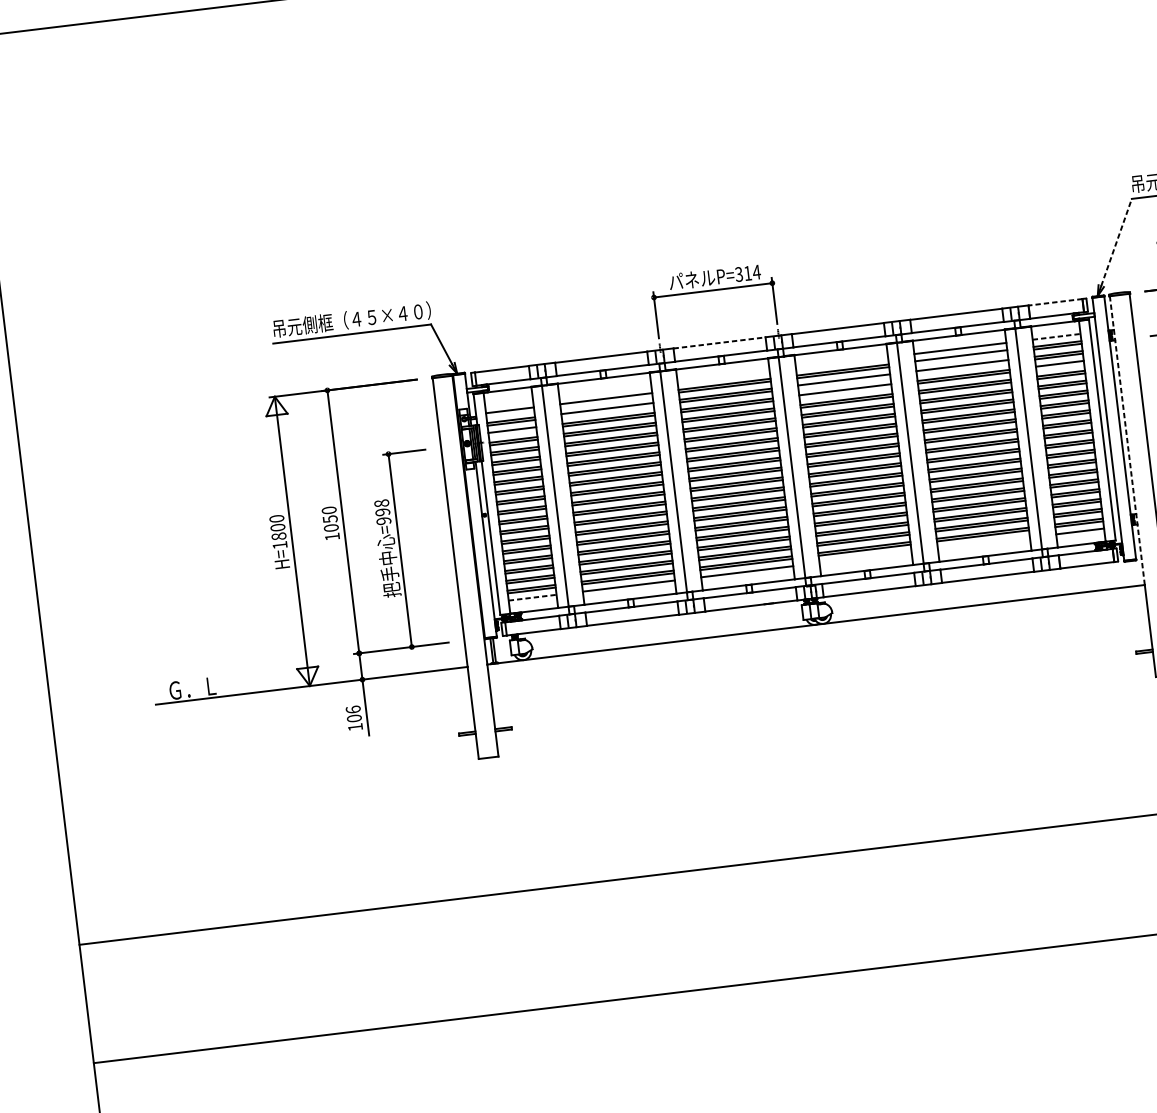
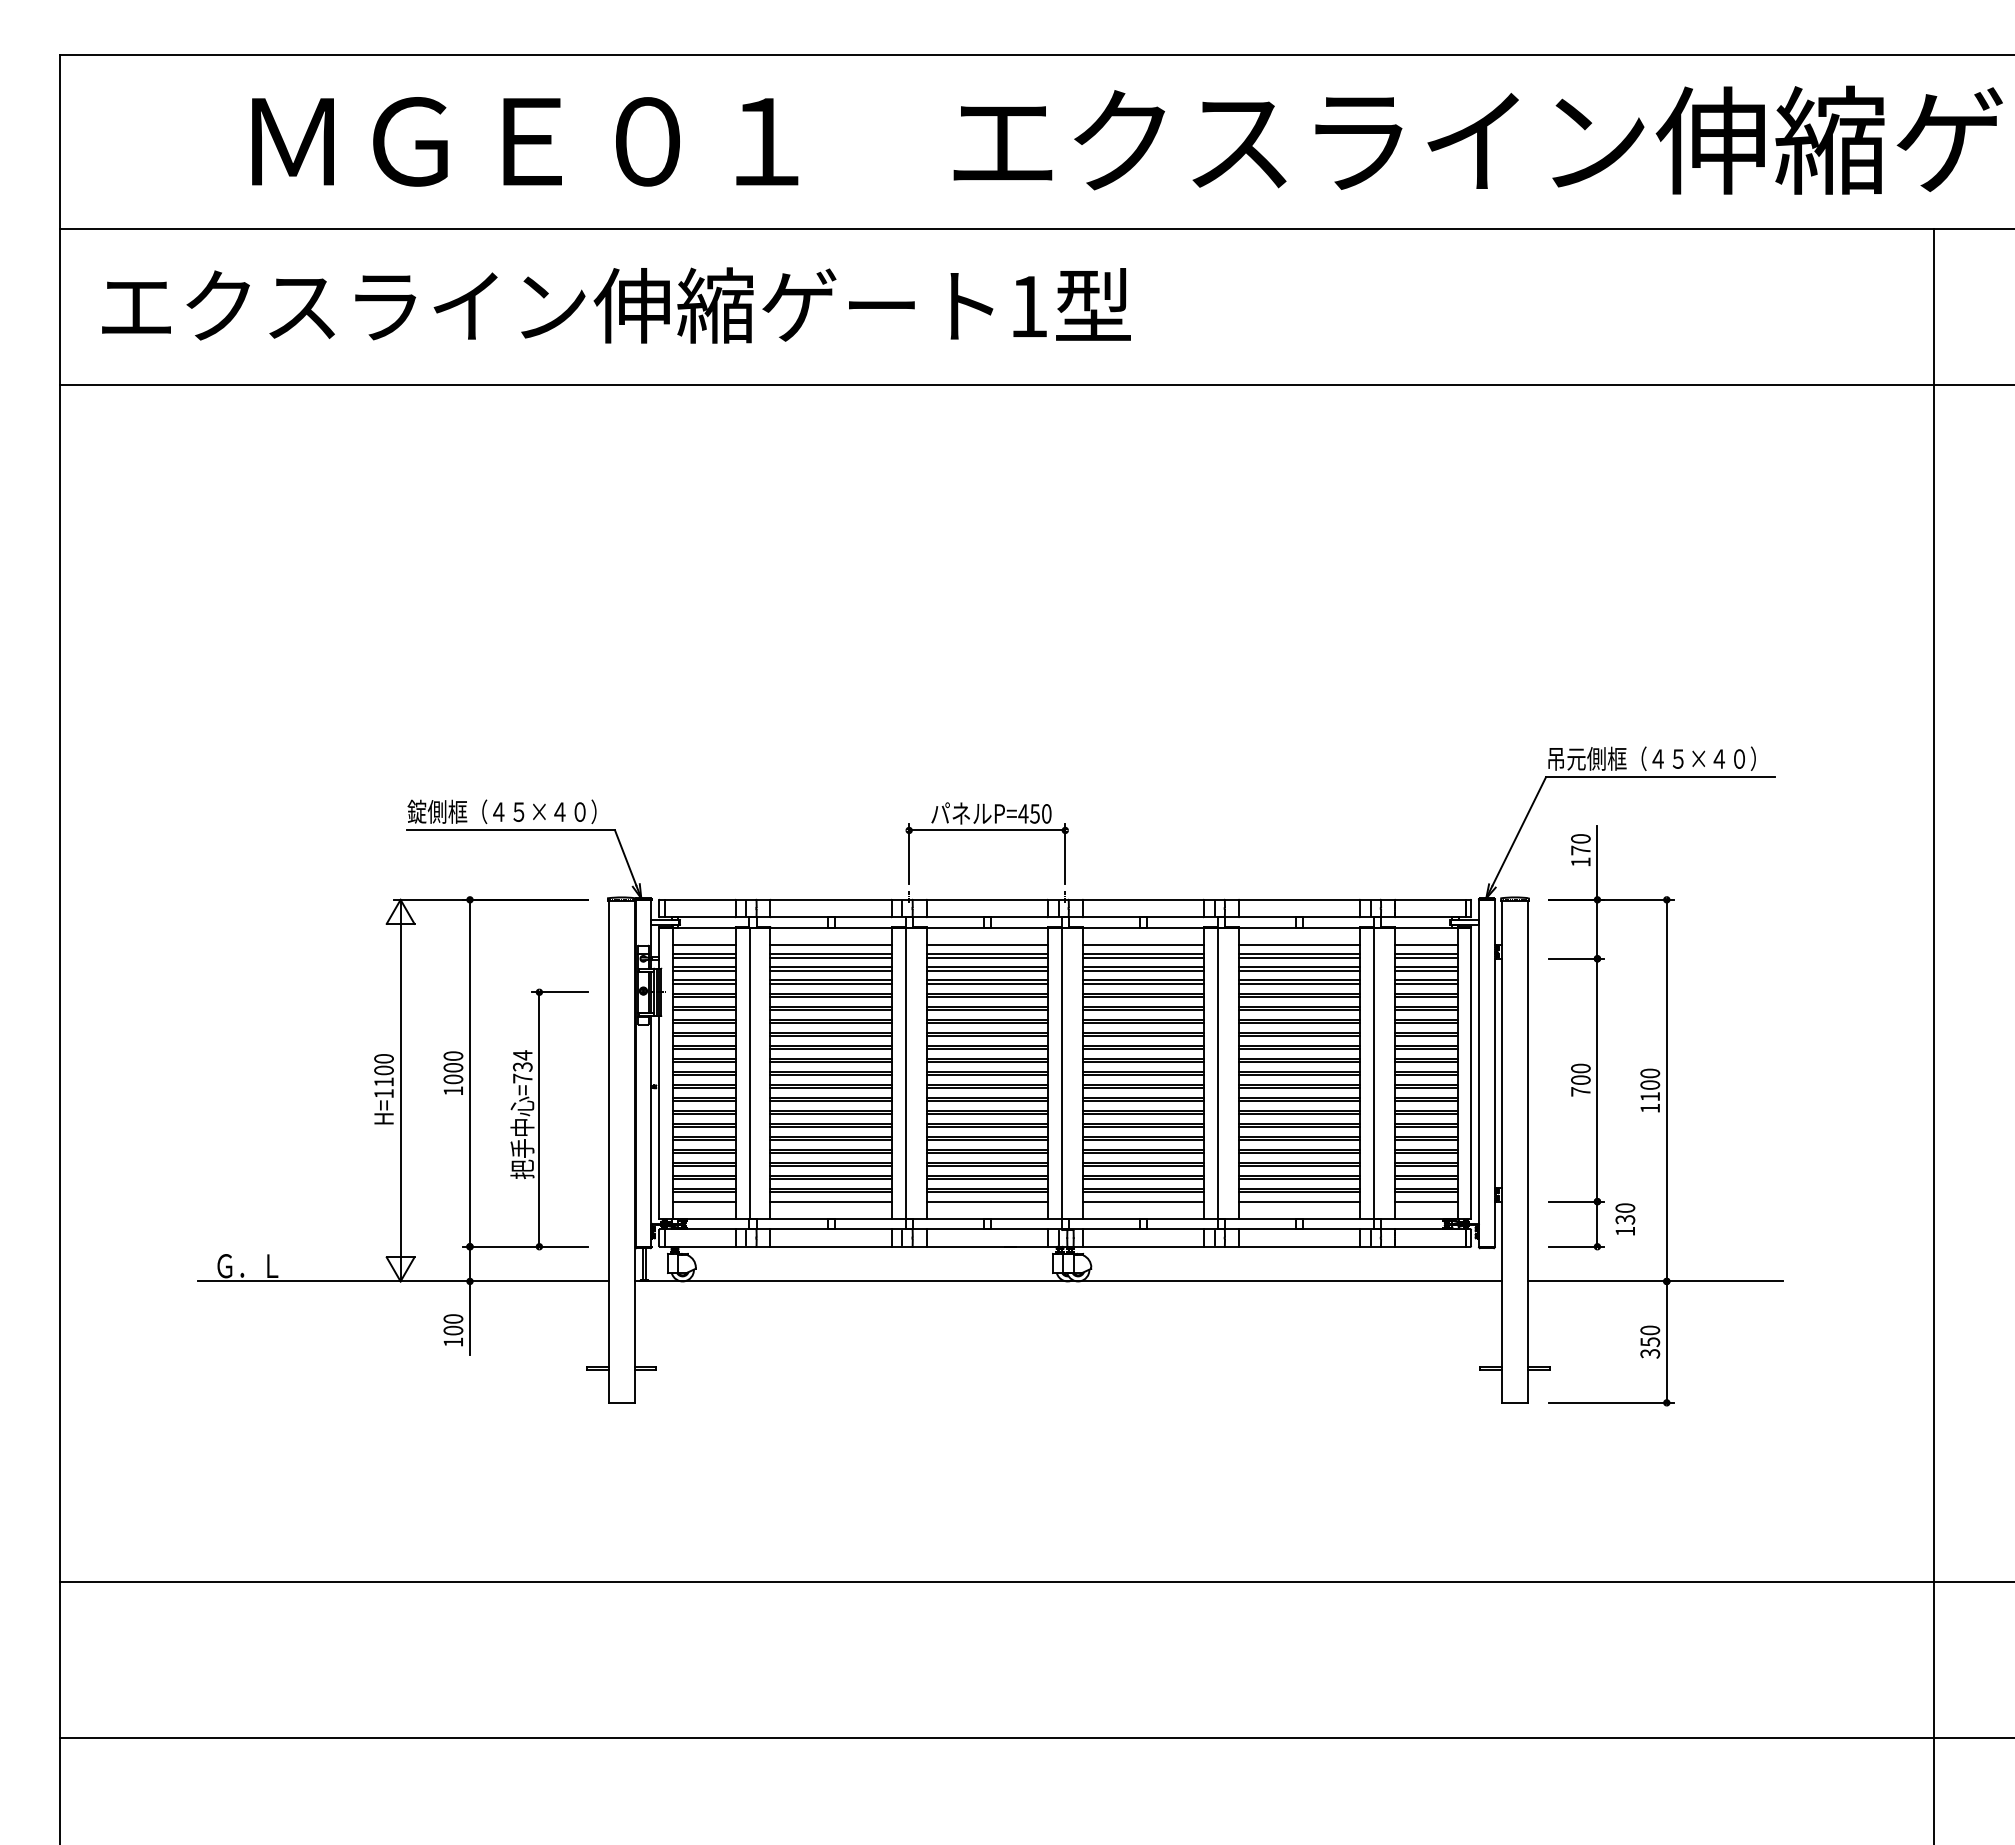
line: (1116, 242) -> (1519, 831), dashed -> solid
text: (747, 273) -> (1034, 813), P=314 -> P=450
line: (1055, 302) -> (1430, 899), dashed -> solid
text: (350, 319) -> (511, 811), 吊元側框（４５×４０） -> 錠側框（４５×４０）
line: (1056, 336) -> (1426, 944), dashed -> solid
line: (719, 342) -> (987, 899), dashed -> solid
line: (961, 358) -> (1299, 957), added
line: (842, 362) -> (1143, 944), added
line: (1059, 366) -> (1425, 983), added
line: (962, 367) -> (1299, 970), added
line: (723, 376) -> (986, 944), added
line: (844, 382) -> (1143, 970), added
line: (604, 391) -> (830, 944), added
line: (845, 392) -> (1143, 983), added
line: (606, 401) -> (830, 957), added
line: (508, 402) -> (703, 944), added
line: (607, 410) -> (830, 970), added
line: (509, 412) -> (703, 957), added
line: (512, 432) -> (703, 983), added
line: (1127, 440) -> (1502, 1090), dashed -> solid
text: (382, 511) -> (522, 1066), =998 -> =734
text: (330, 519) -> (453, 1067), 1050 -> 1000
text: (278, 536) -> (383, 1081), H=1800 -> H=1100
line: (983, 542) -> (1299, 1201), added
line: (865, 557) -> (1143, 1201), added
line: (532, 597) -> (704, 1201), dashed -> solid
text: (353, 709) -> (453, 1318), 106 -> 100

